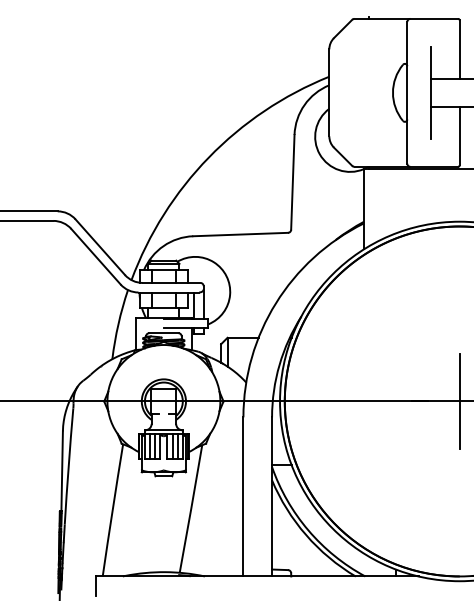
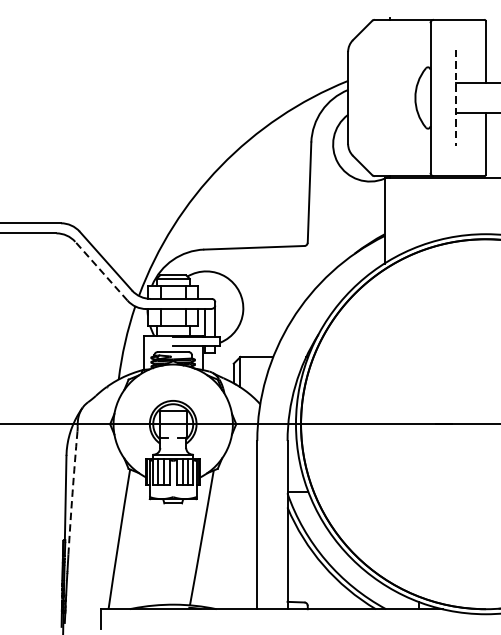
line: (431, 92) -> (456, 97), solid -> dashed
line: (95, 256) -> (100, 270), solid -> dashed
line: (459, 401) -> (485, 424), removed
arc: (68, 466) -> (72, 492), solid -> dashed

